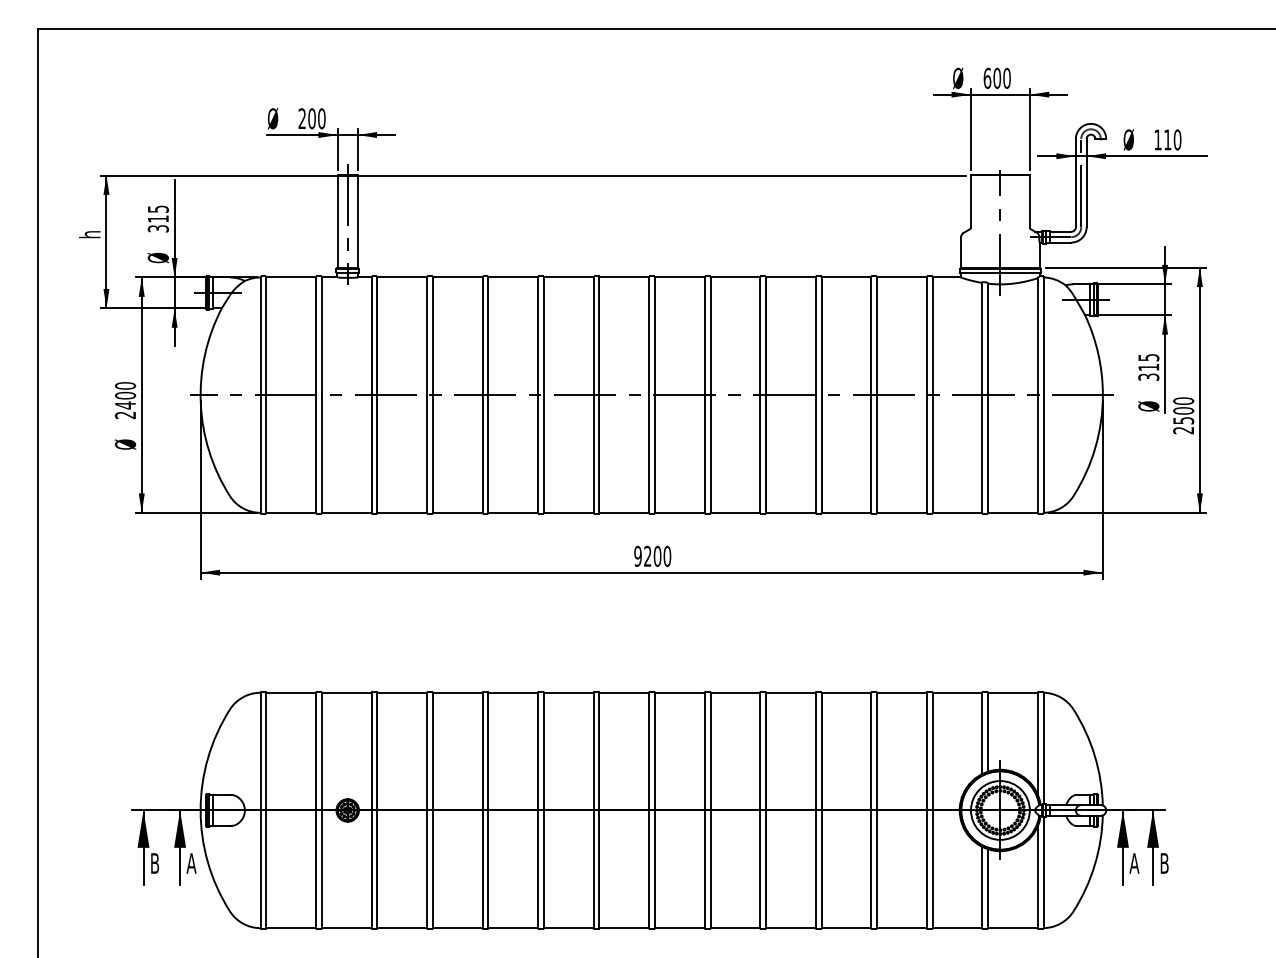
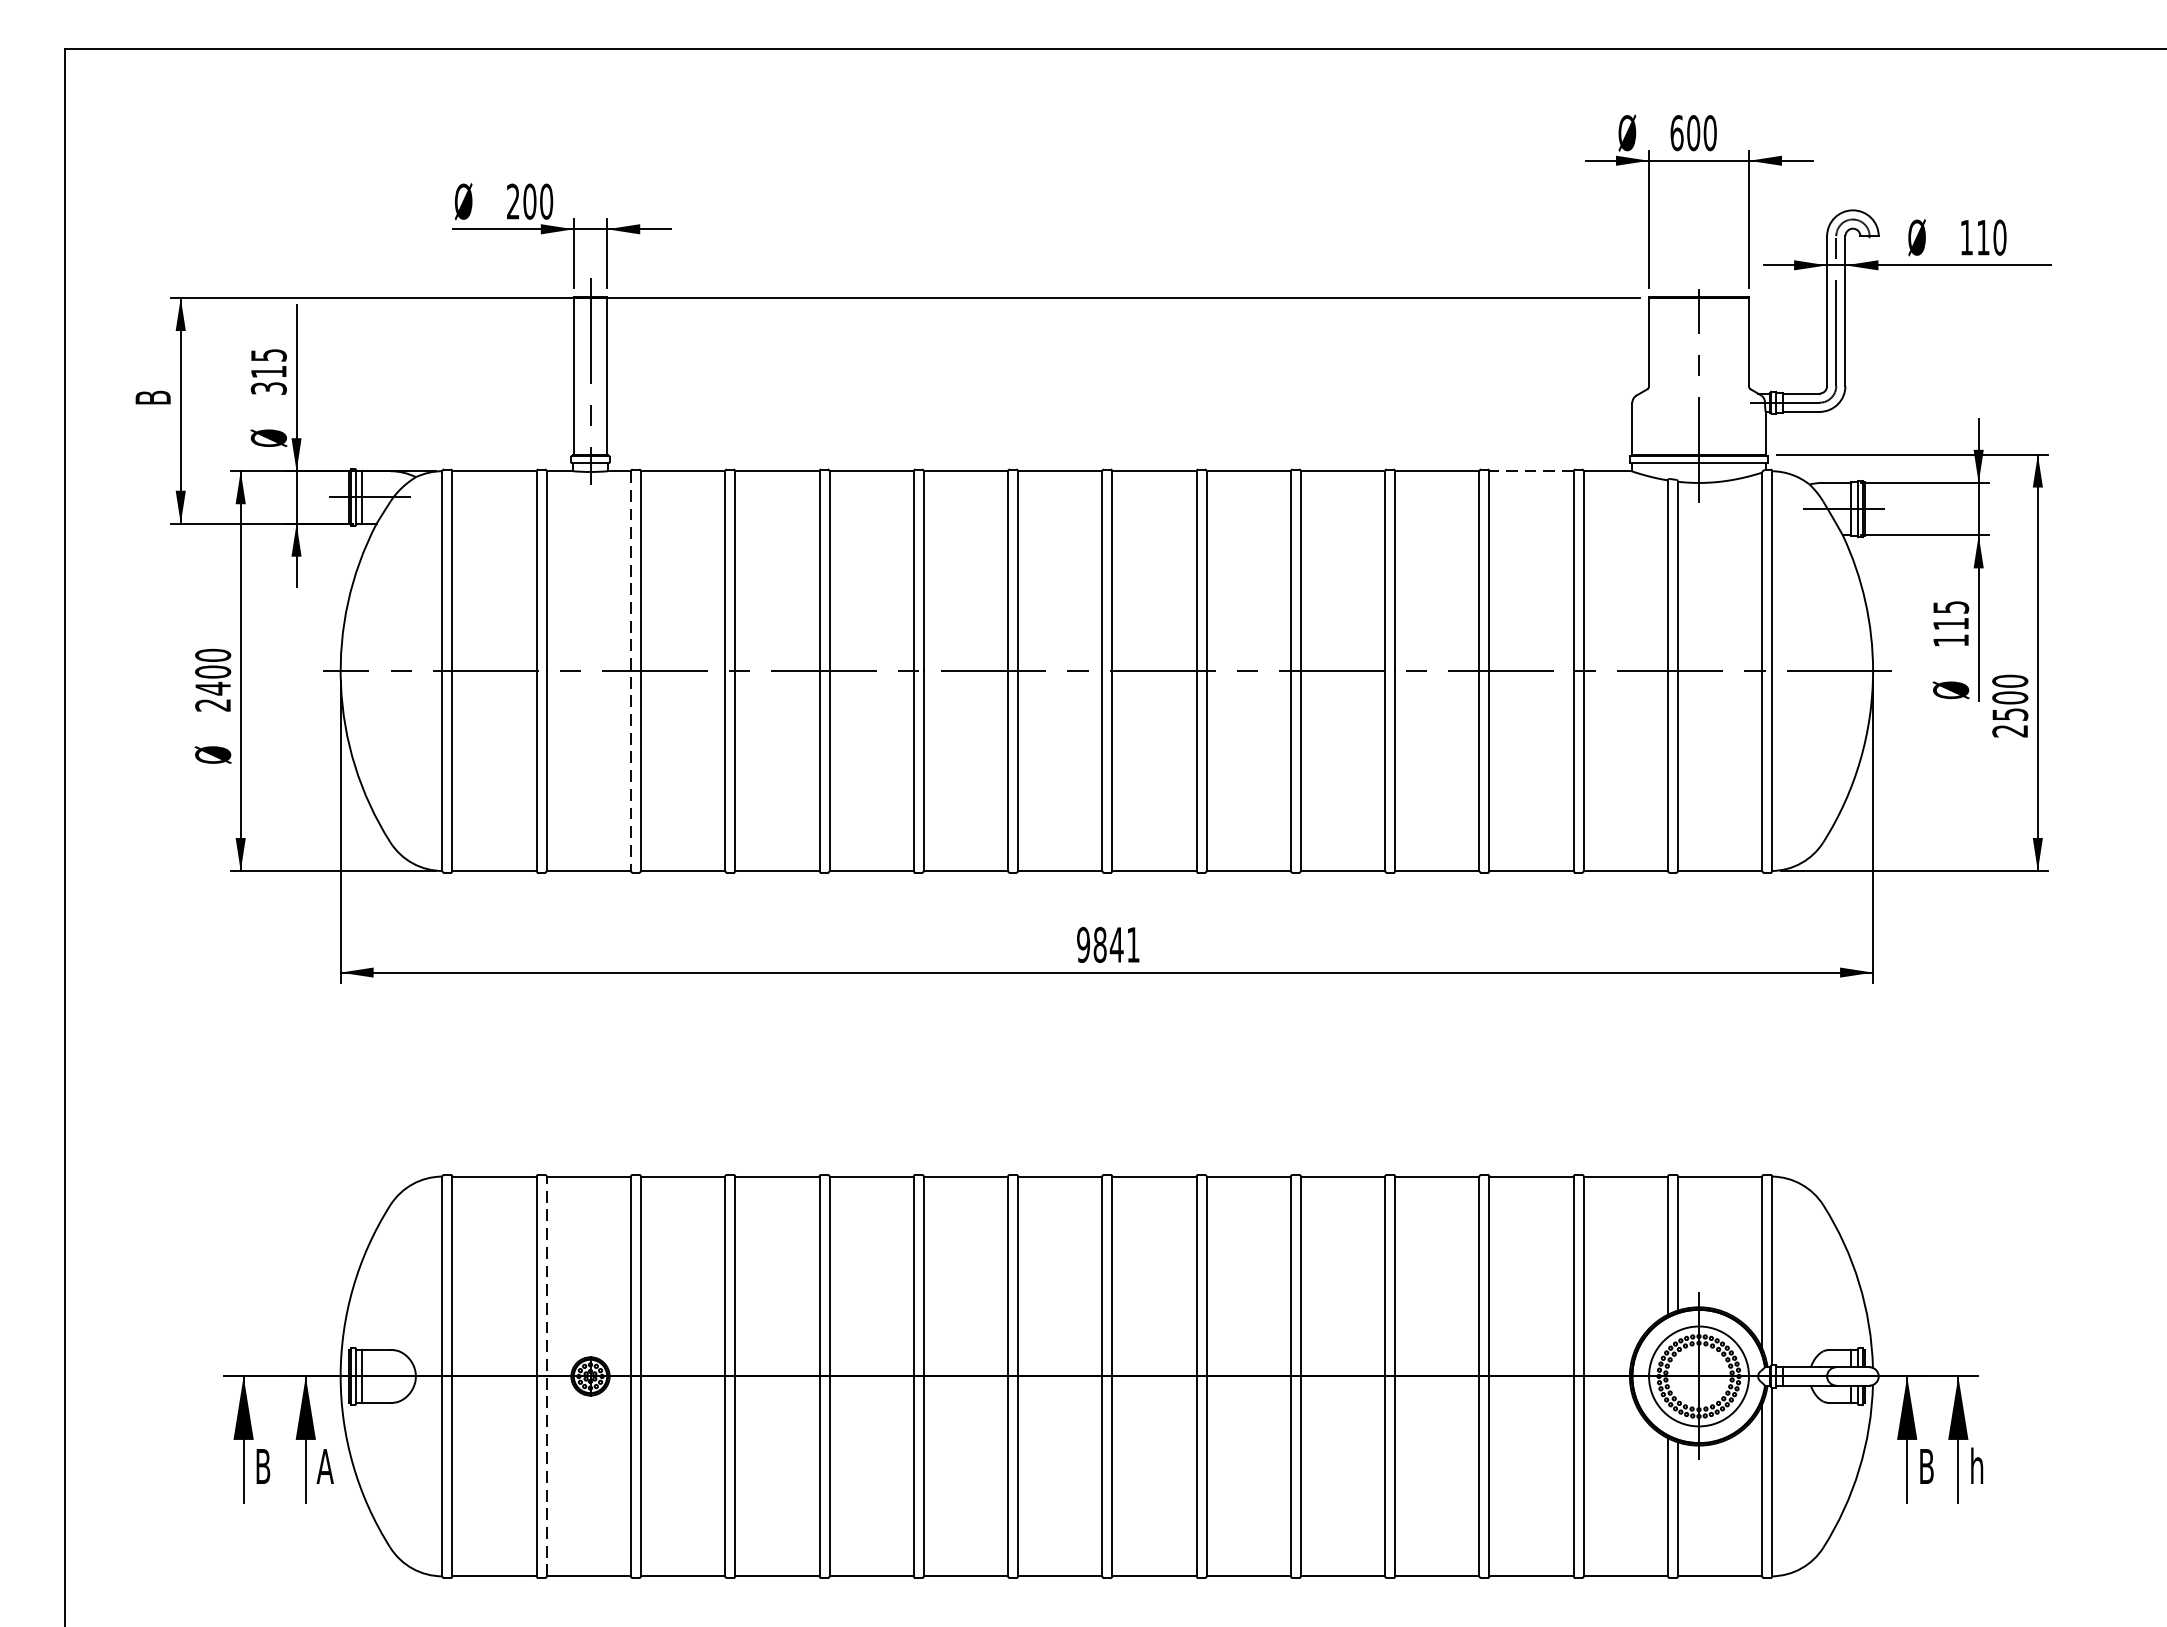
text: (89, 234) -> (151, 398), h -> B
line: (901, 277) -> (1531, 471), solid -> dashed
text: (1148, 376) -> (1950, 639), 315 -> 115
line: (371, 395) -> (630, 671), solid -> dashed
text: (657, 555) -> (1116, 943), 9200 -> 9841
line: (321, 810) -> (545, 1376), solid -> dashed
text: (1164, 862) -> (1977, 1464), B -> h
text: (1134, 863) -> (1926, 1466), A -> B

